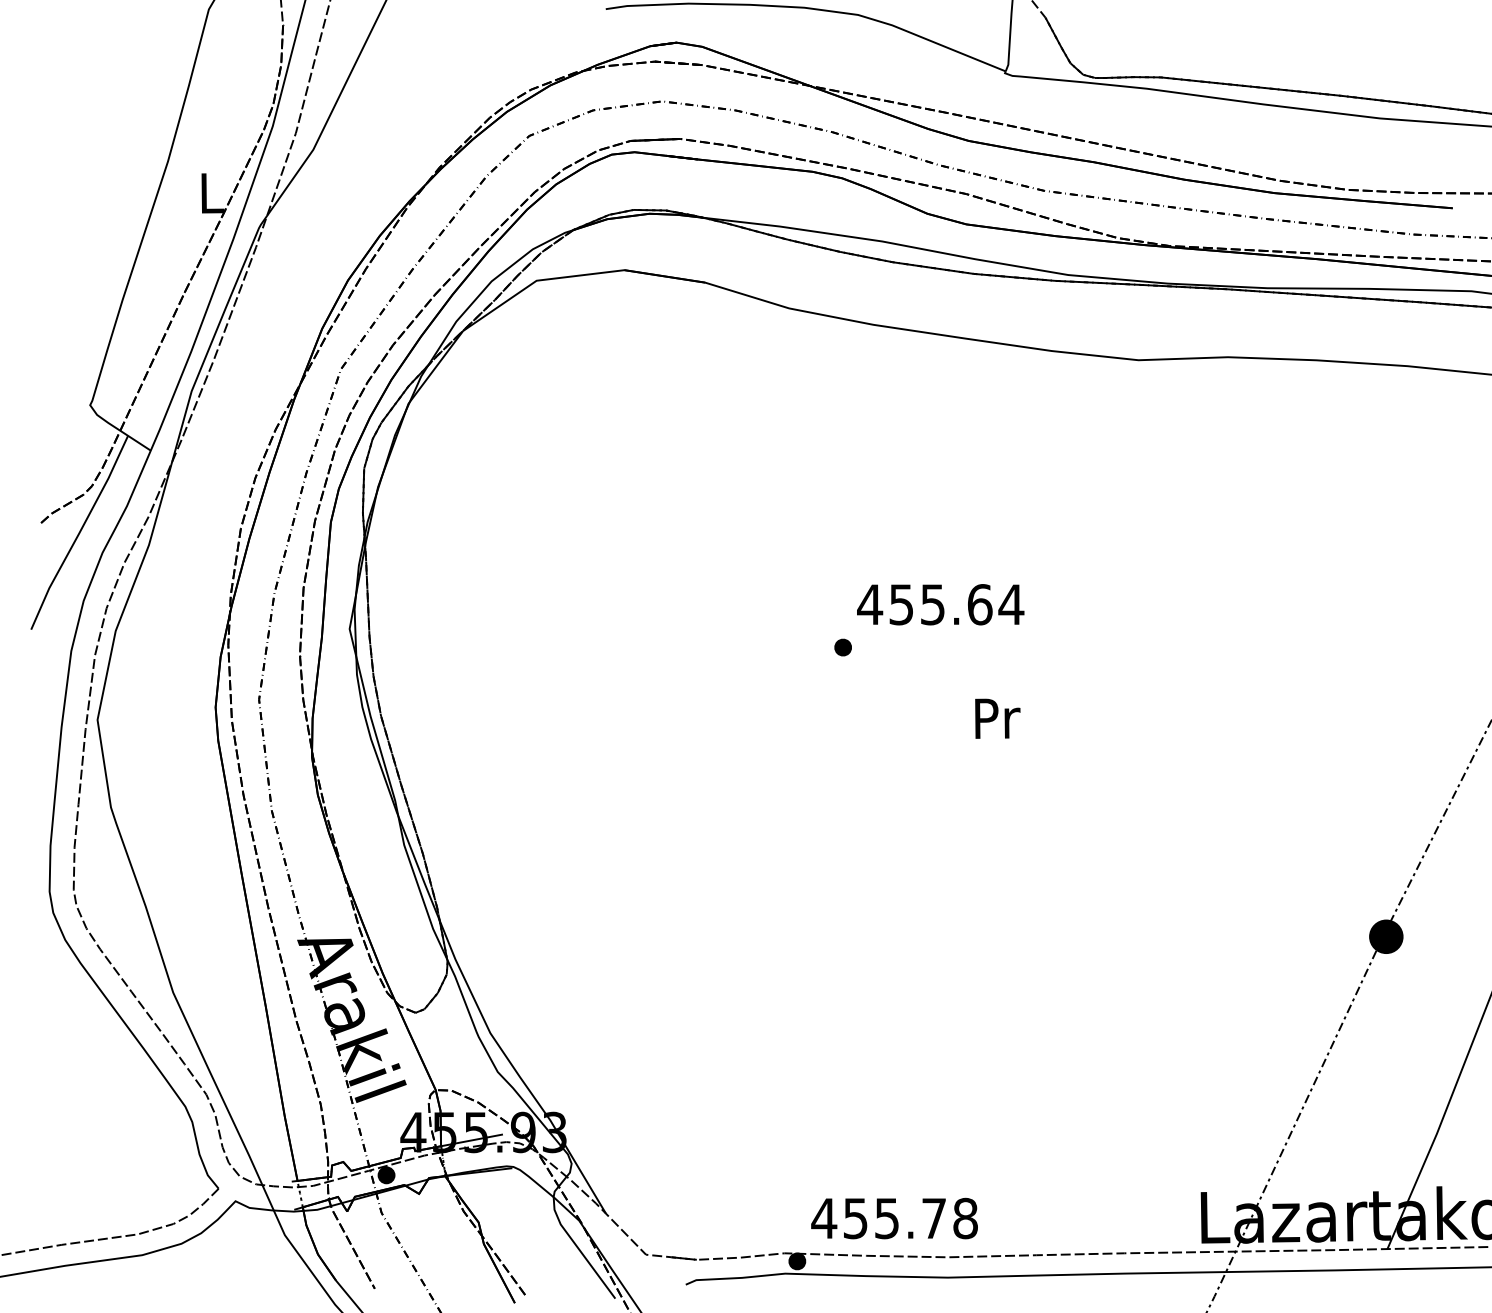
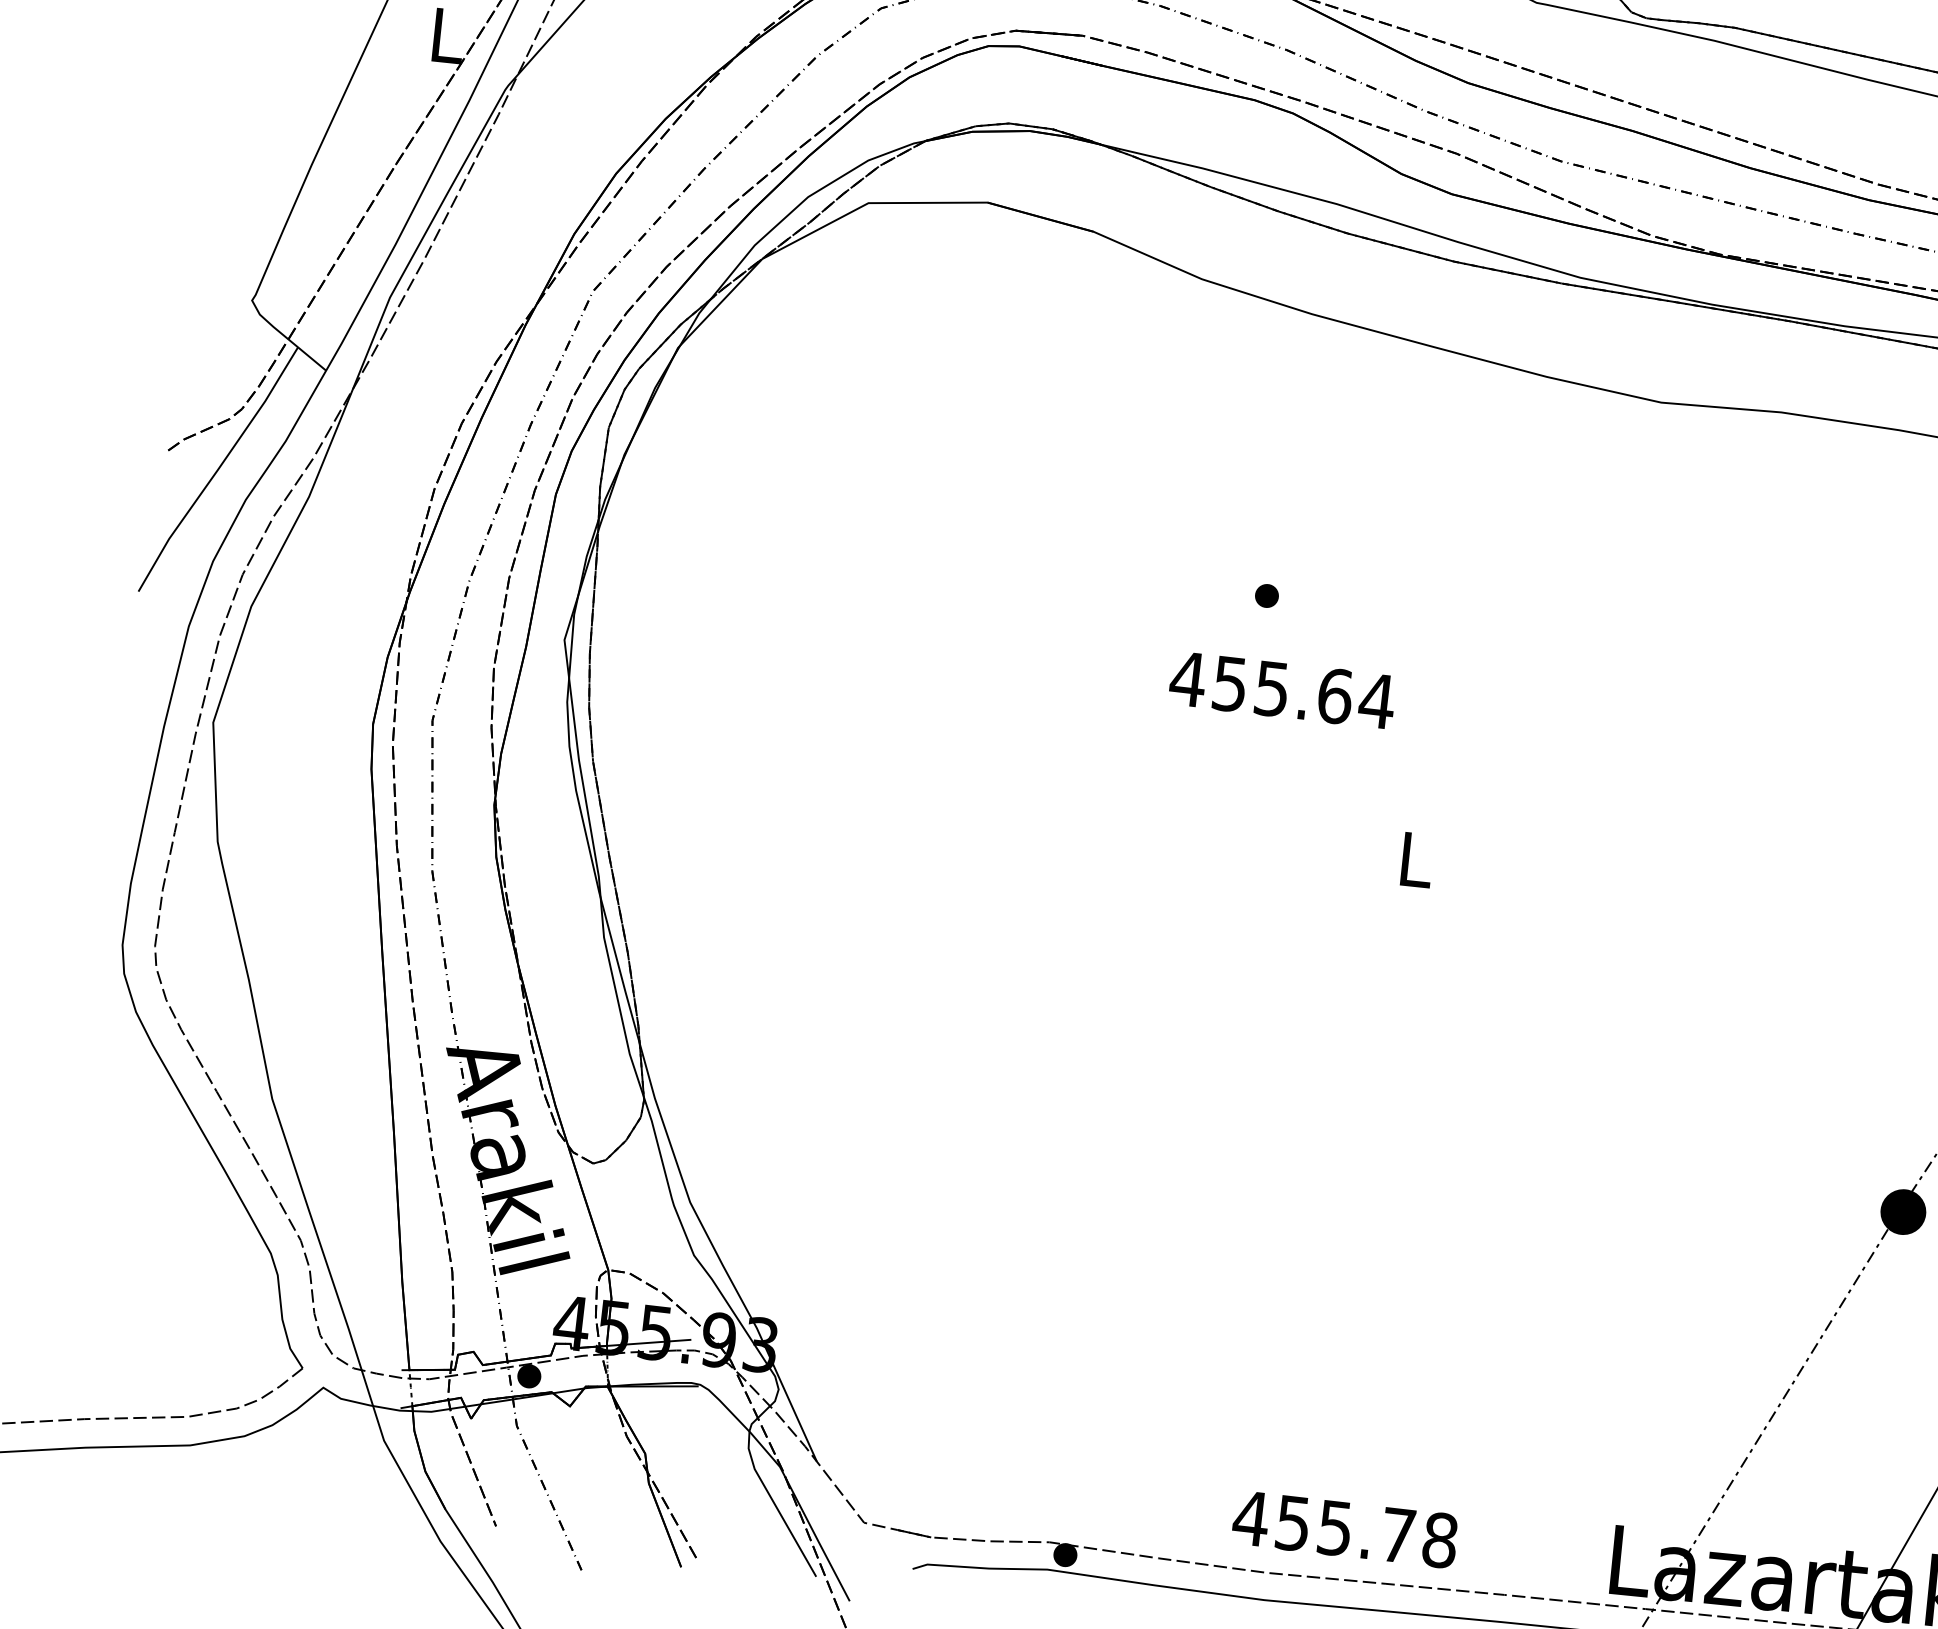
text: (940, 604) -> (1282, 689), moved
part: (842, 647) -> (1266, 595), moved
text: (997, 718) -> (1417, 859), Pr -> L
text: (894, 1218) -> (1345, 1529), moved

